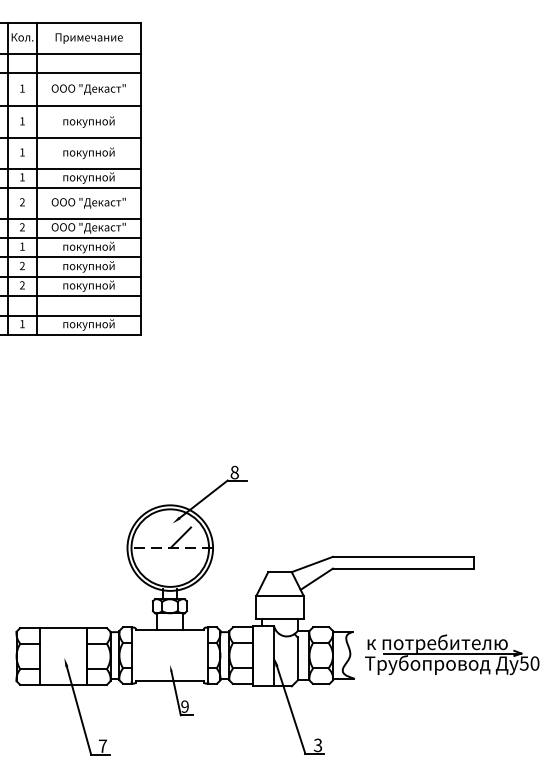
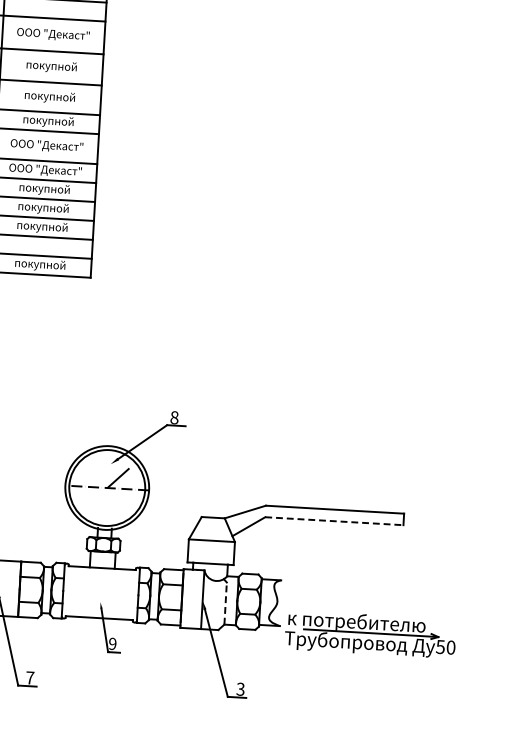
line: (403, 568) -> (334, 521), solid -> dashed
part: (452, 654) -> (370, 634), moved
line: (297, 658) -> (225, 603), solid -> dashed

